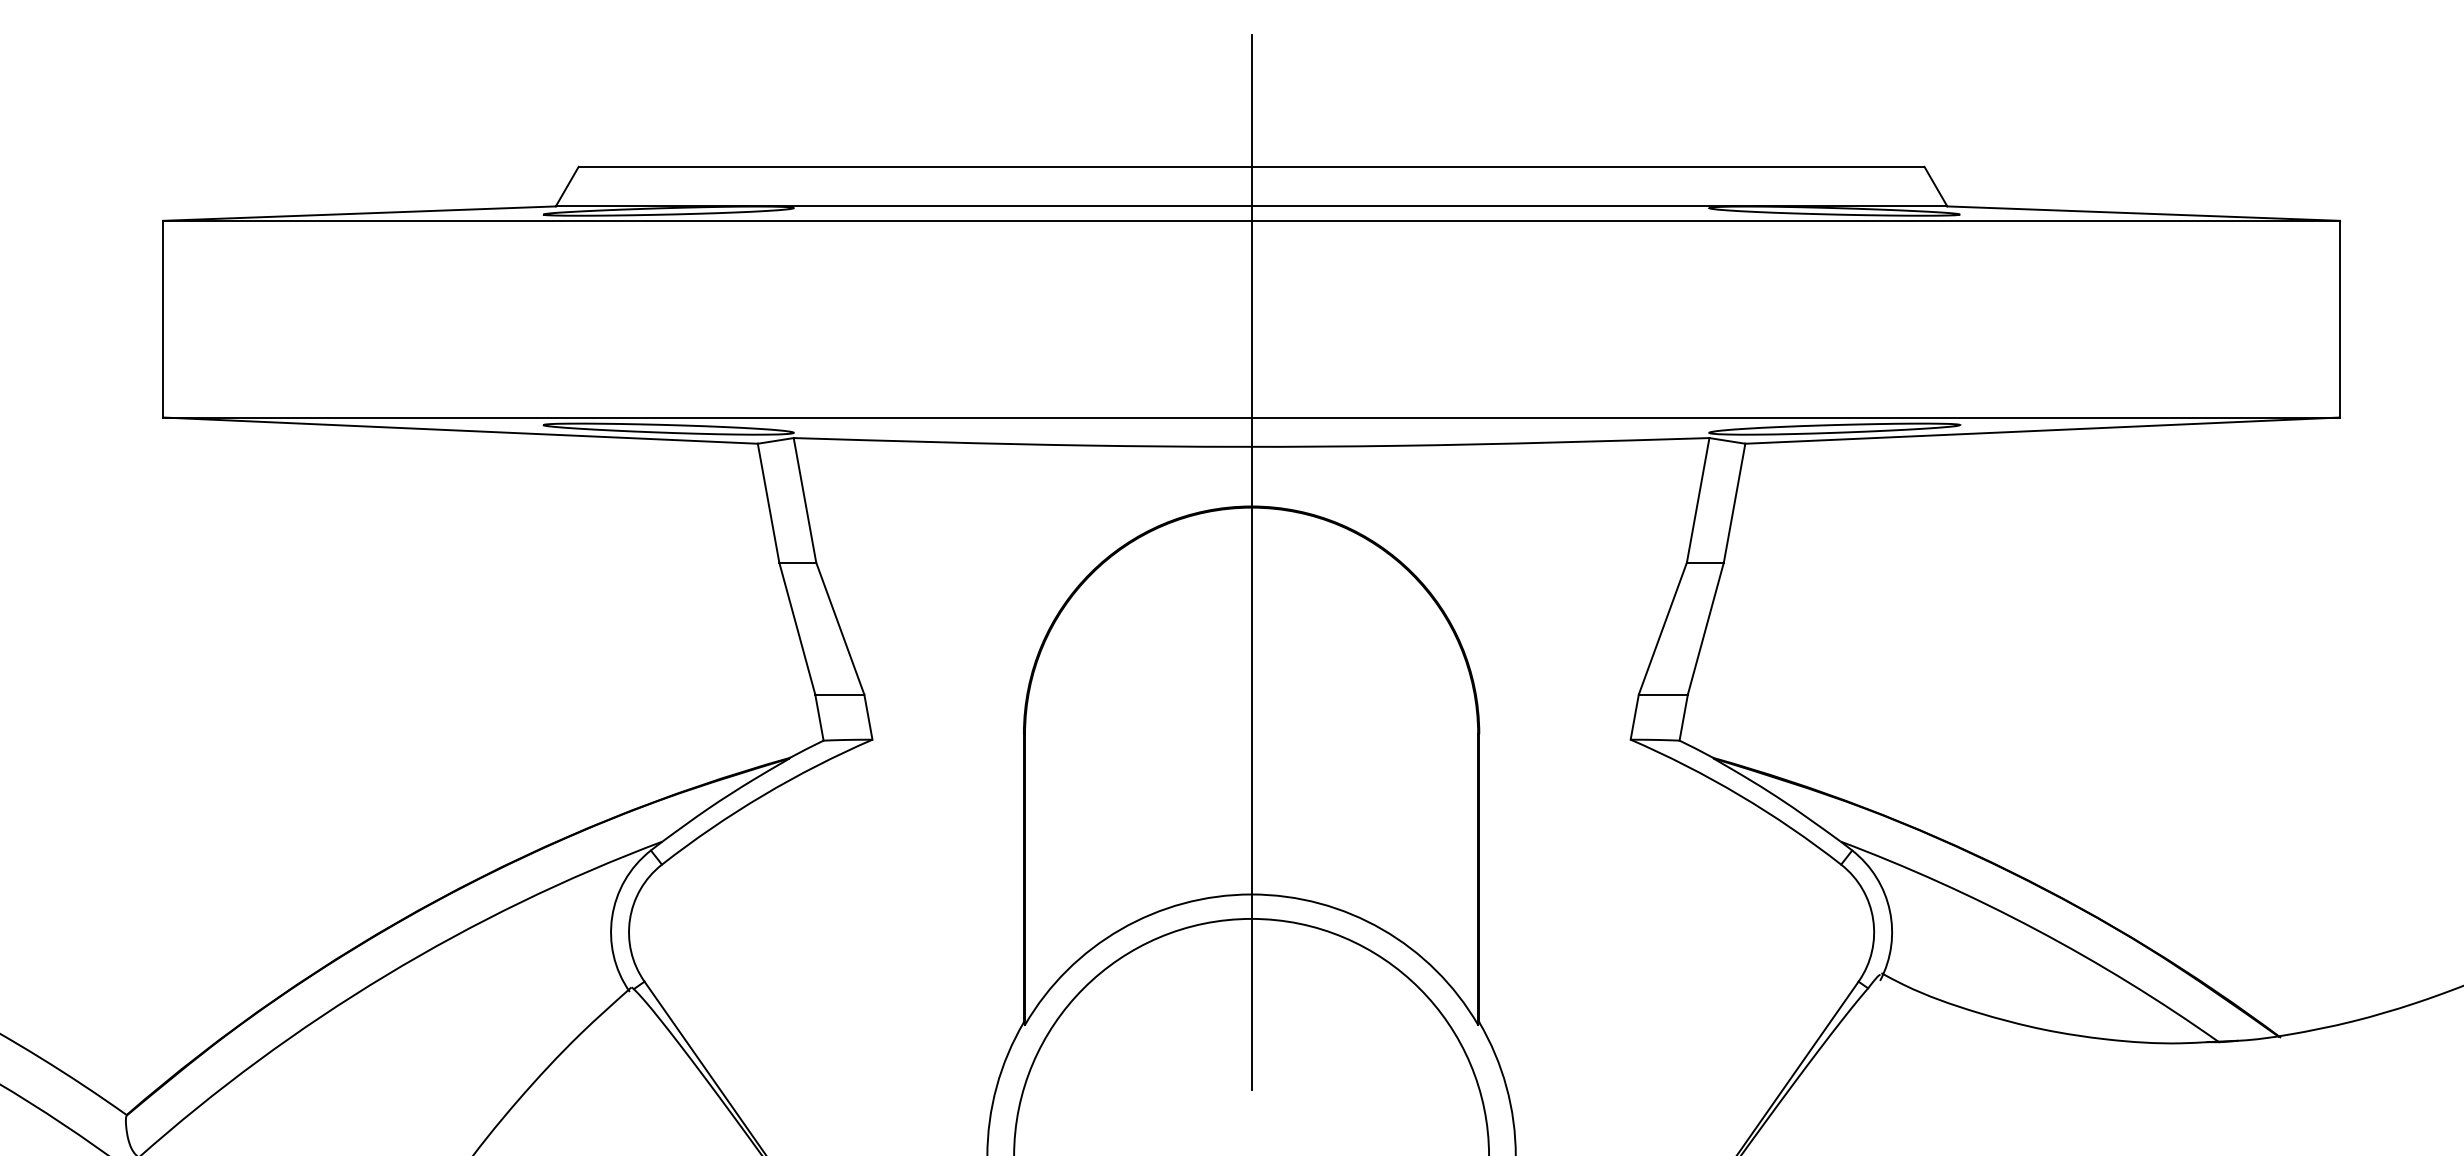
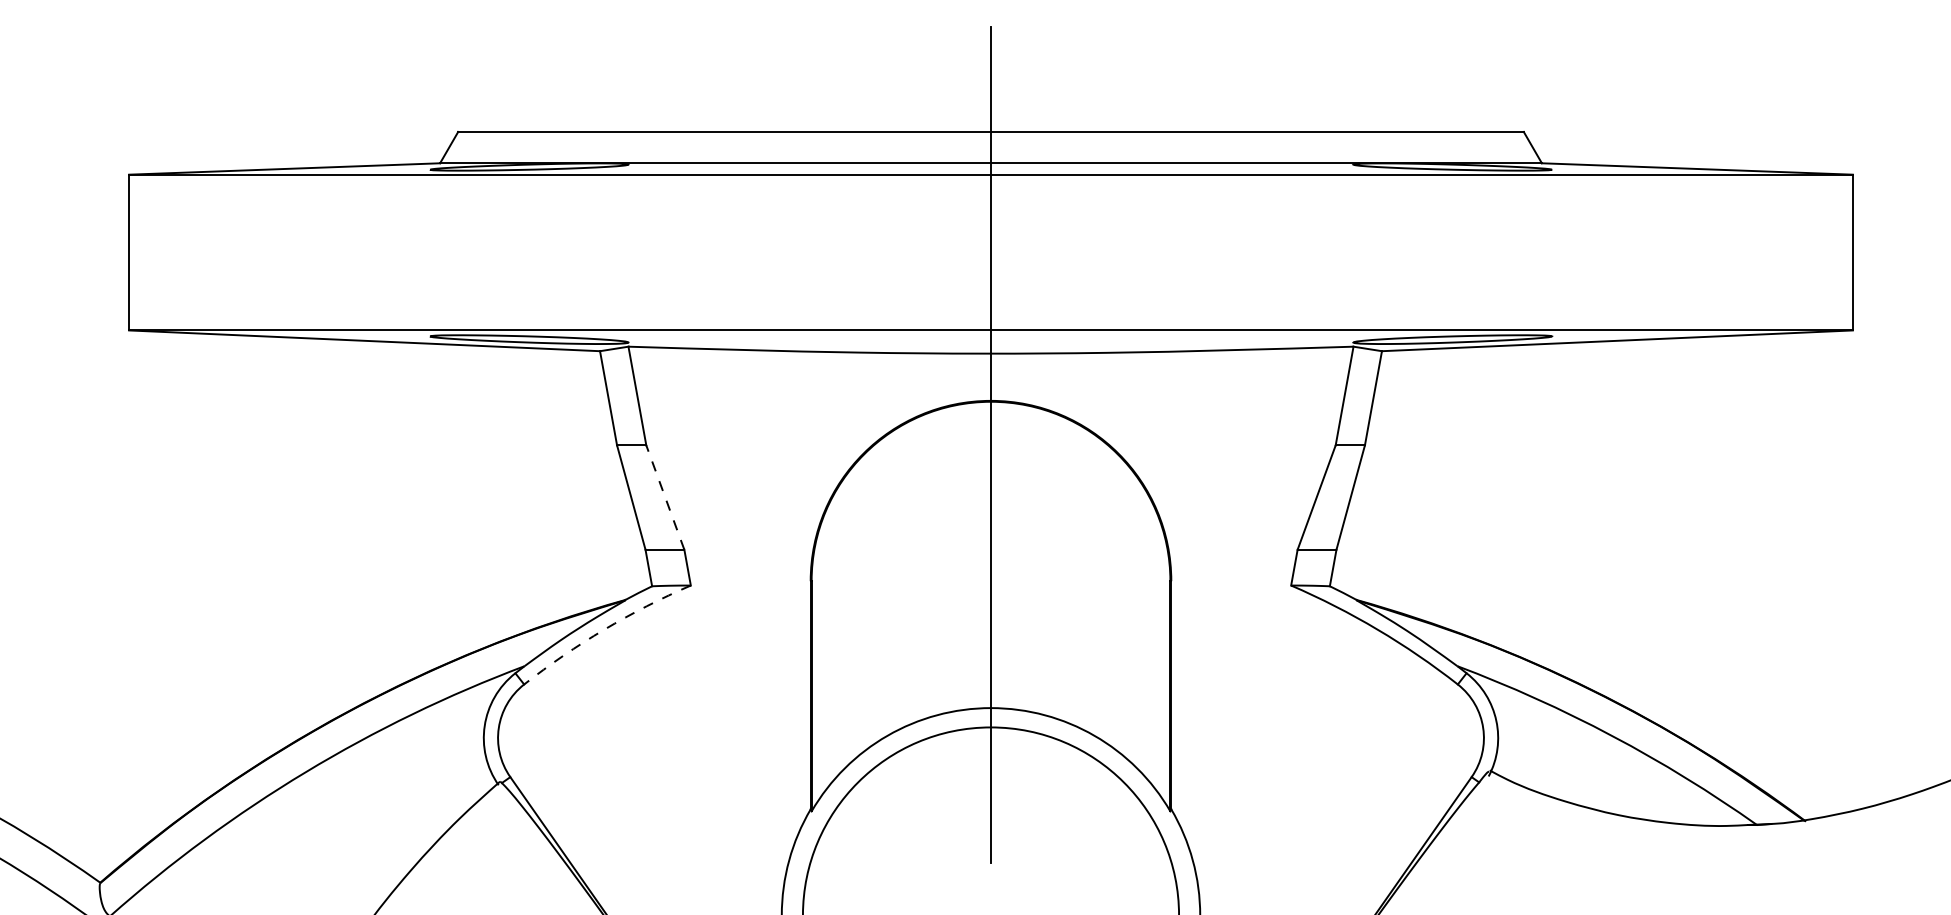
line: (840, 628) -> (665, 497), solid -> dashed
arc: (763, 795) -> (604, 629), solid -> dashed

